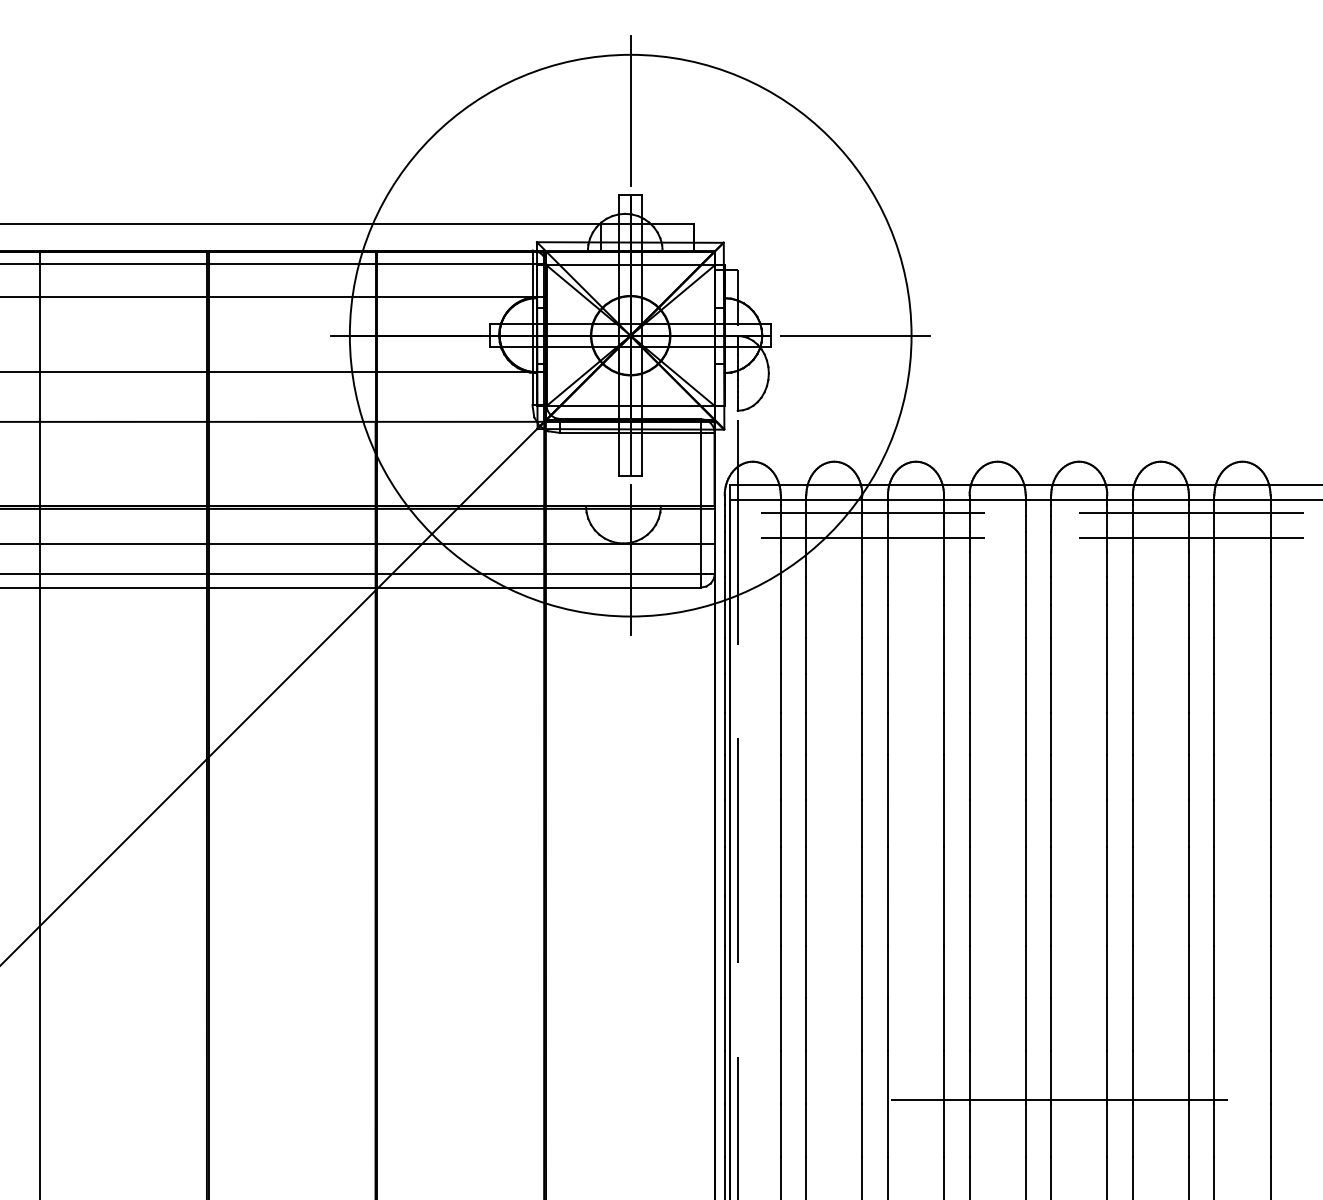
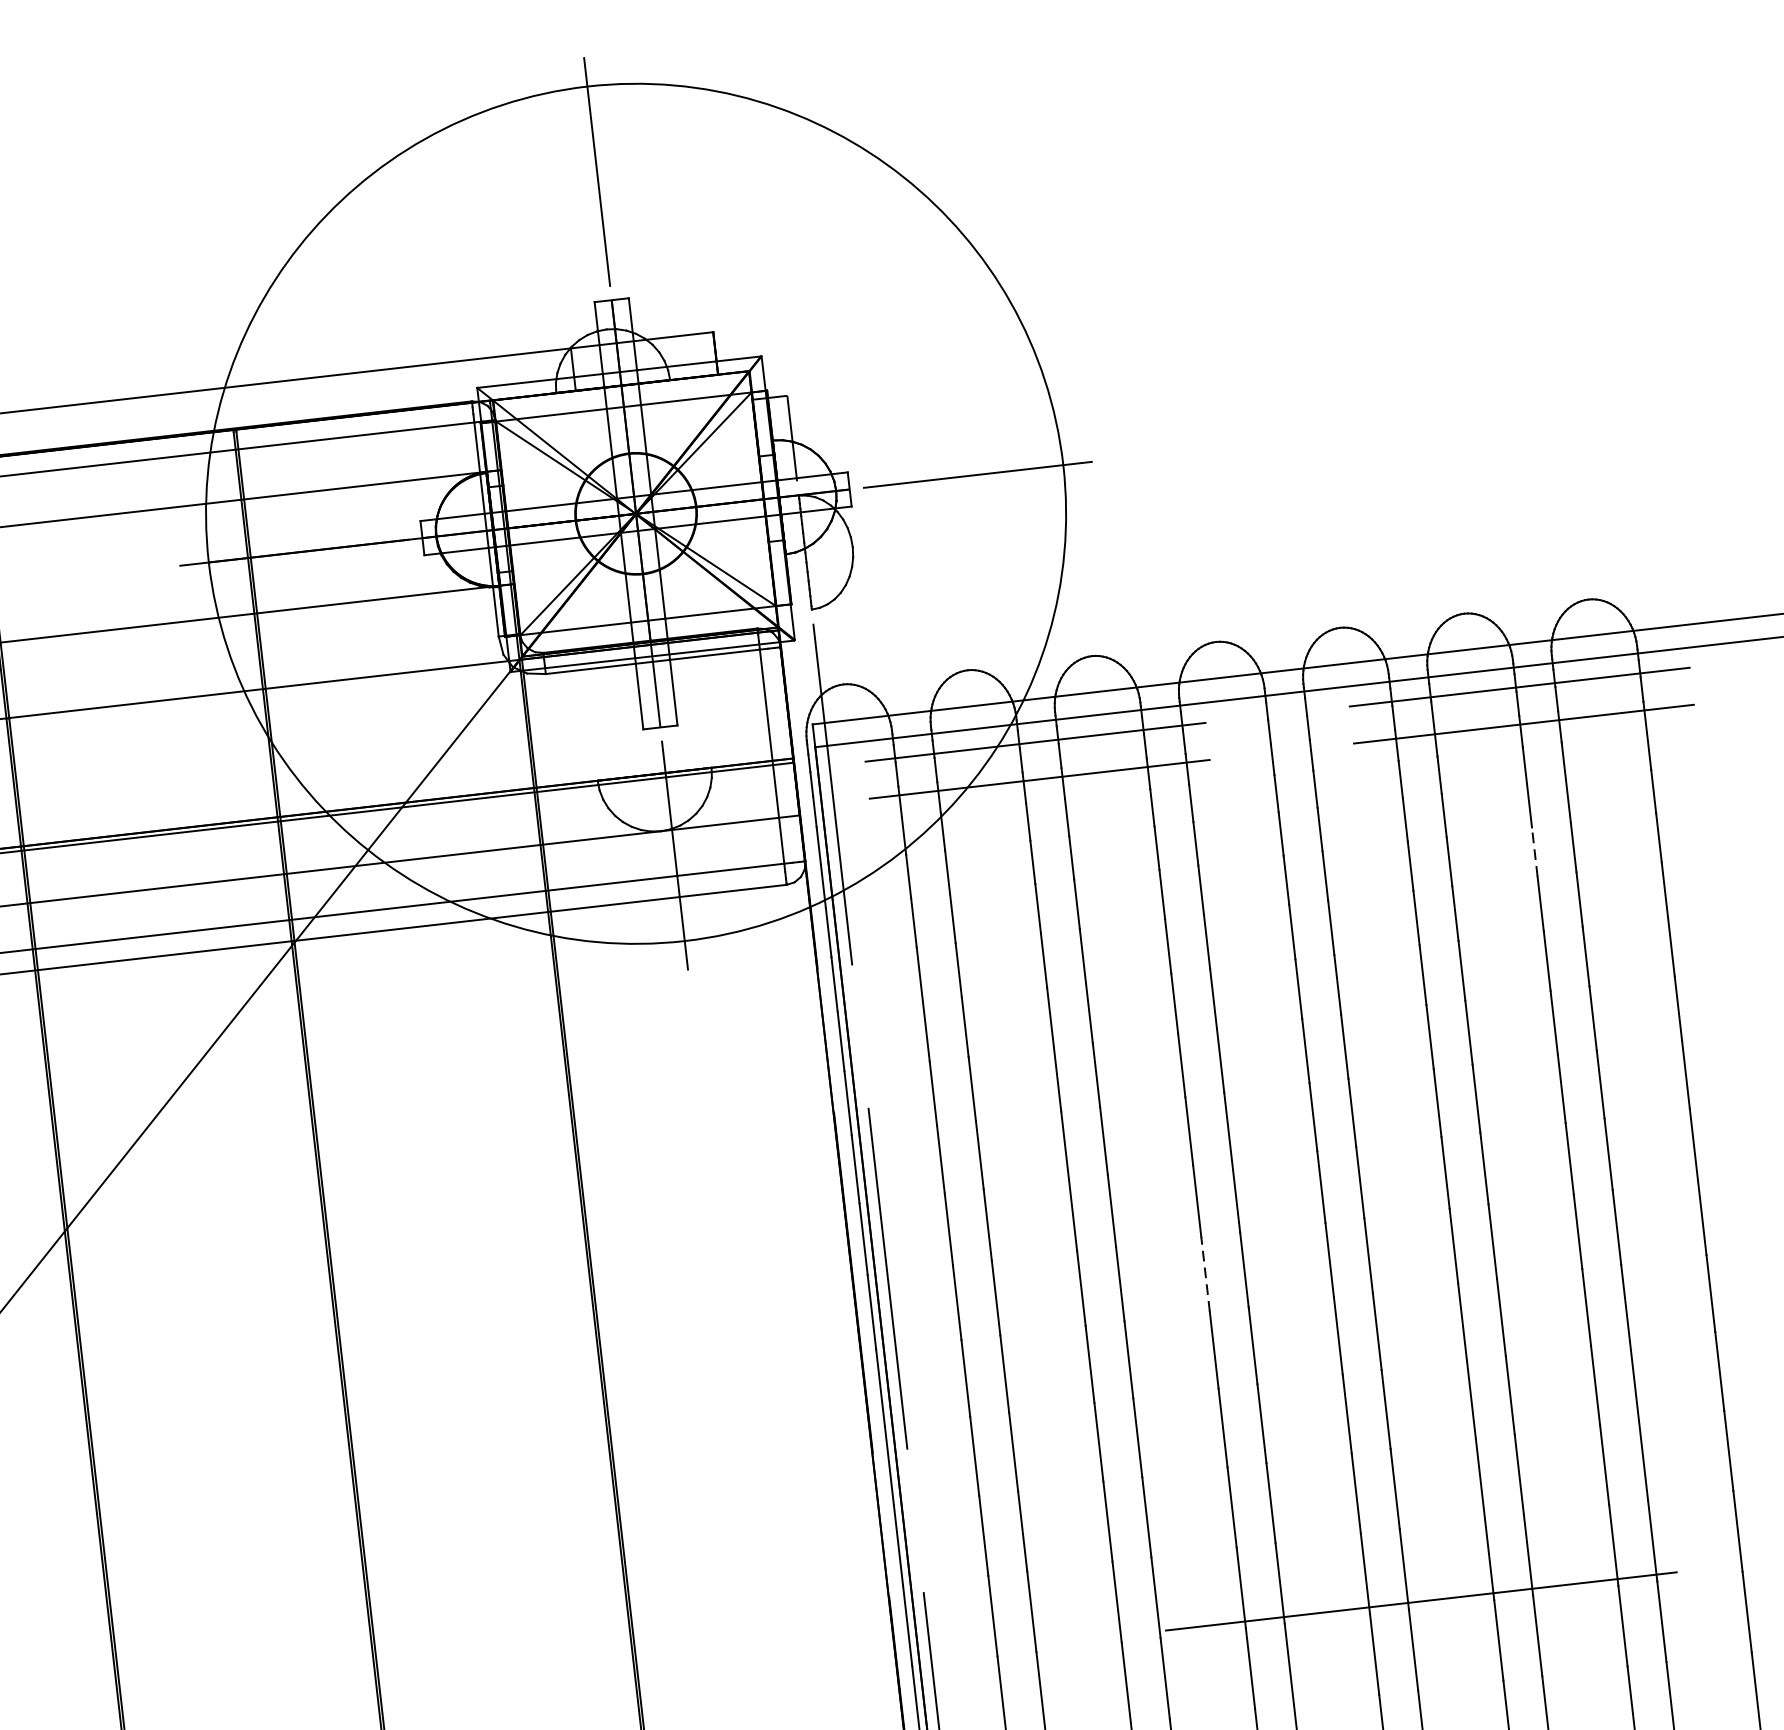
line: (1188, 621) -> (1534, 851), solid -> dashed
line: (944, 871) -> (1206, 1274), solid -> dashed

